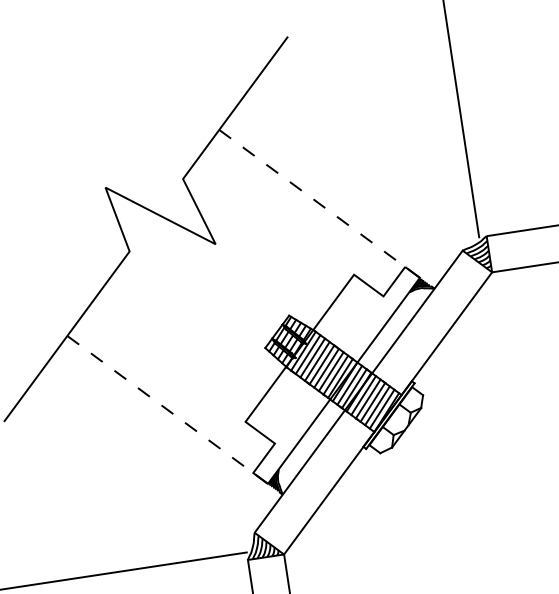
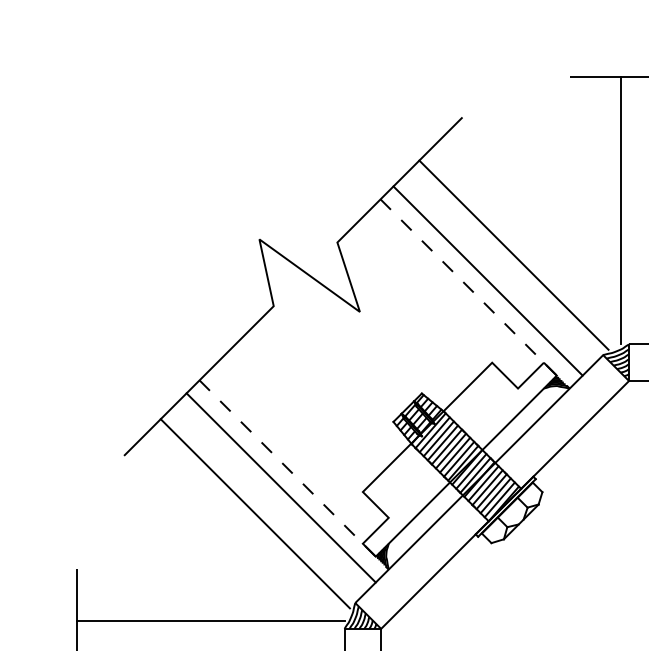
line: (358, 164) -> (513, 254), added
line: (337, 194) -> (487, 280), added
line: (163, 429) -> (280, 487), added
line: (141, 459) -> (254, 513), added

